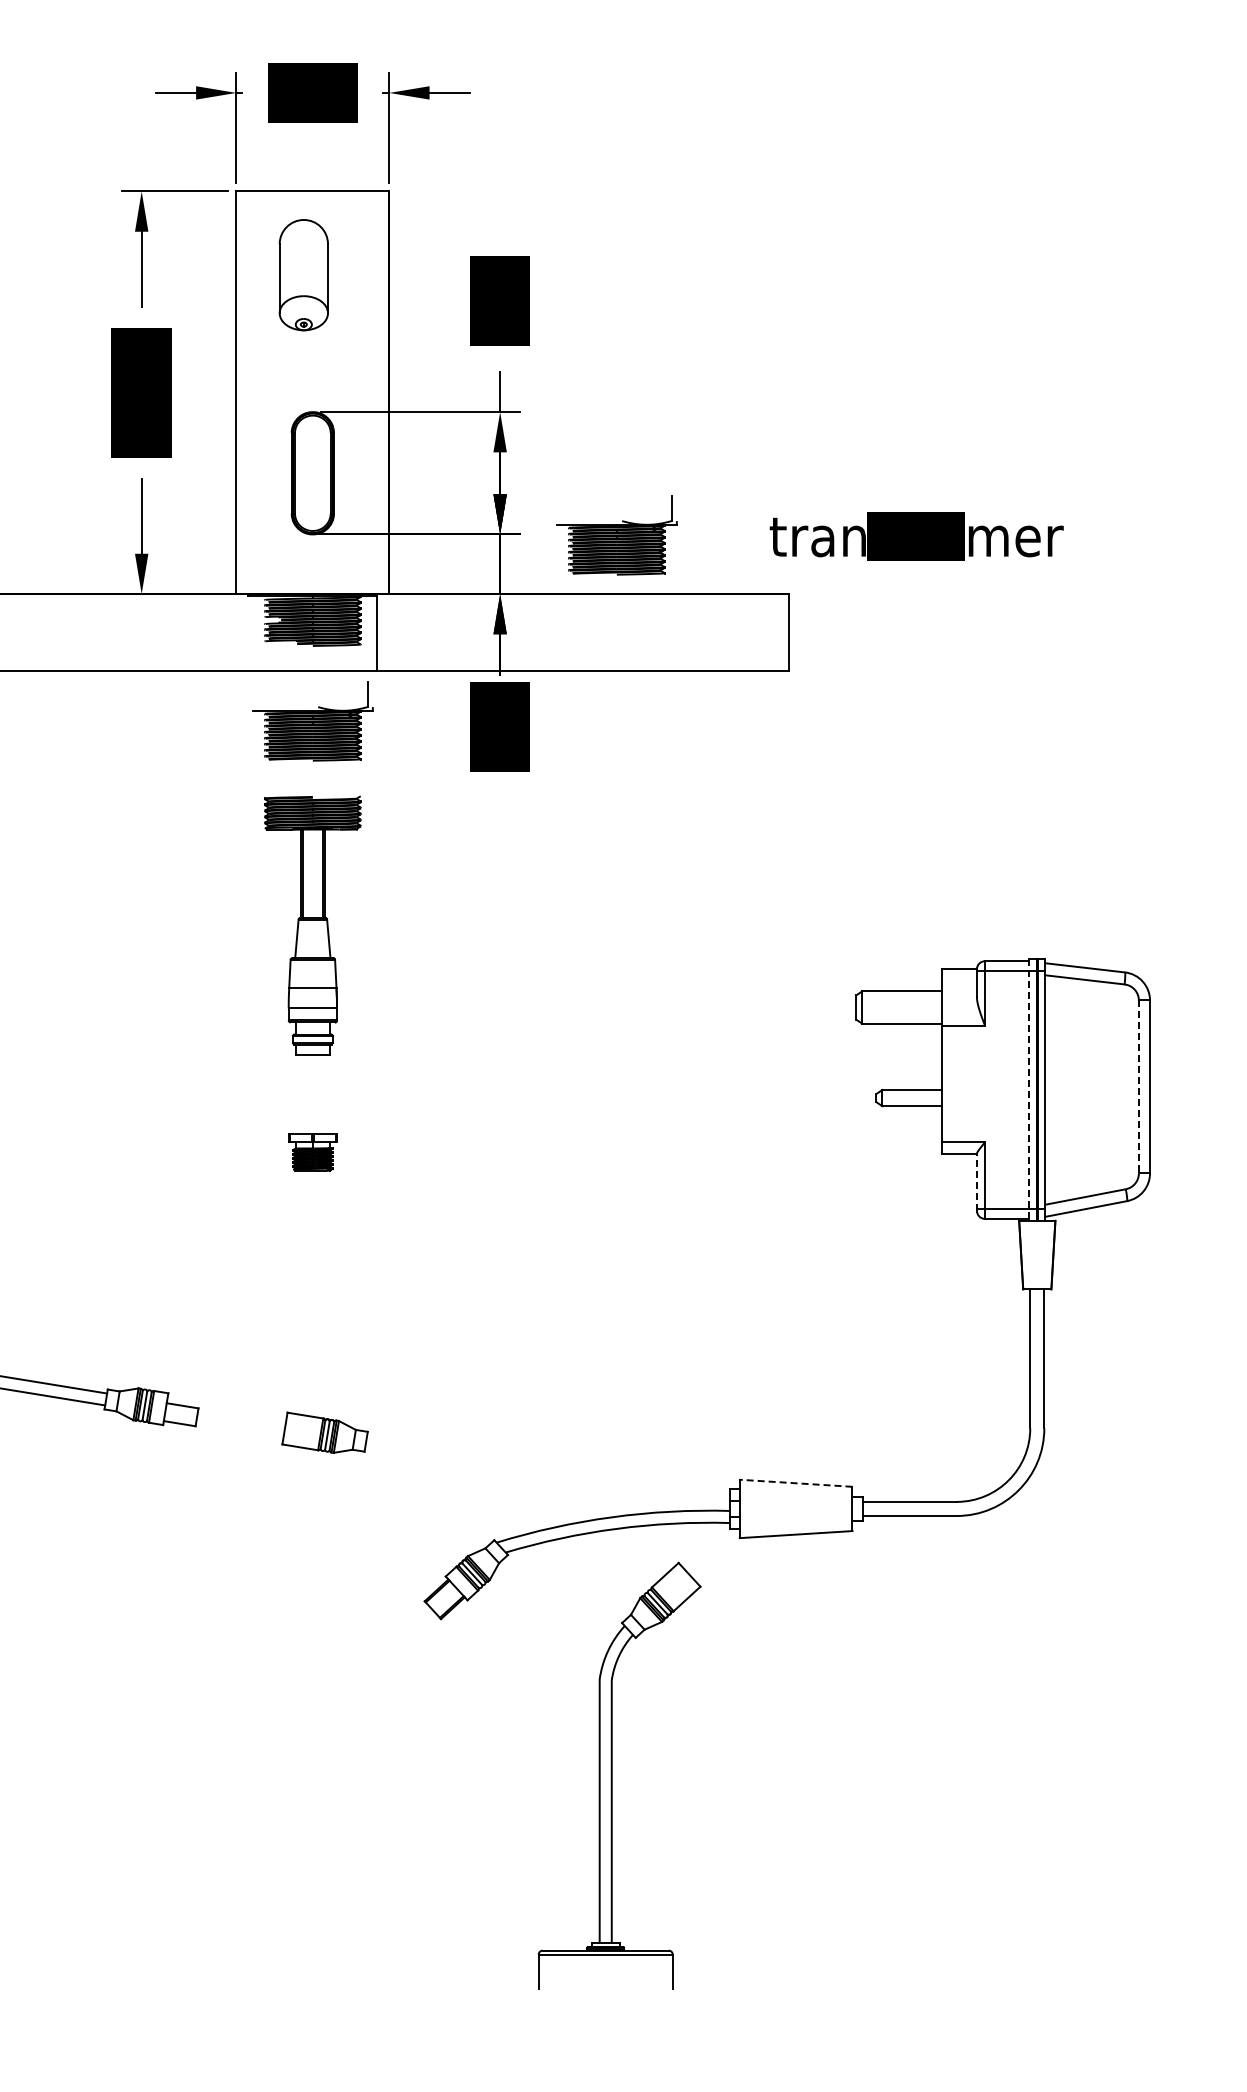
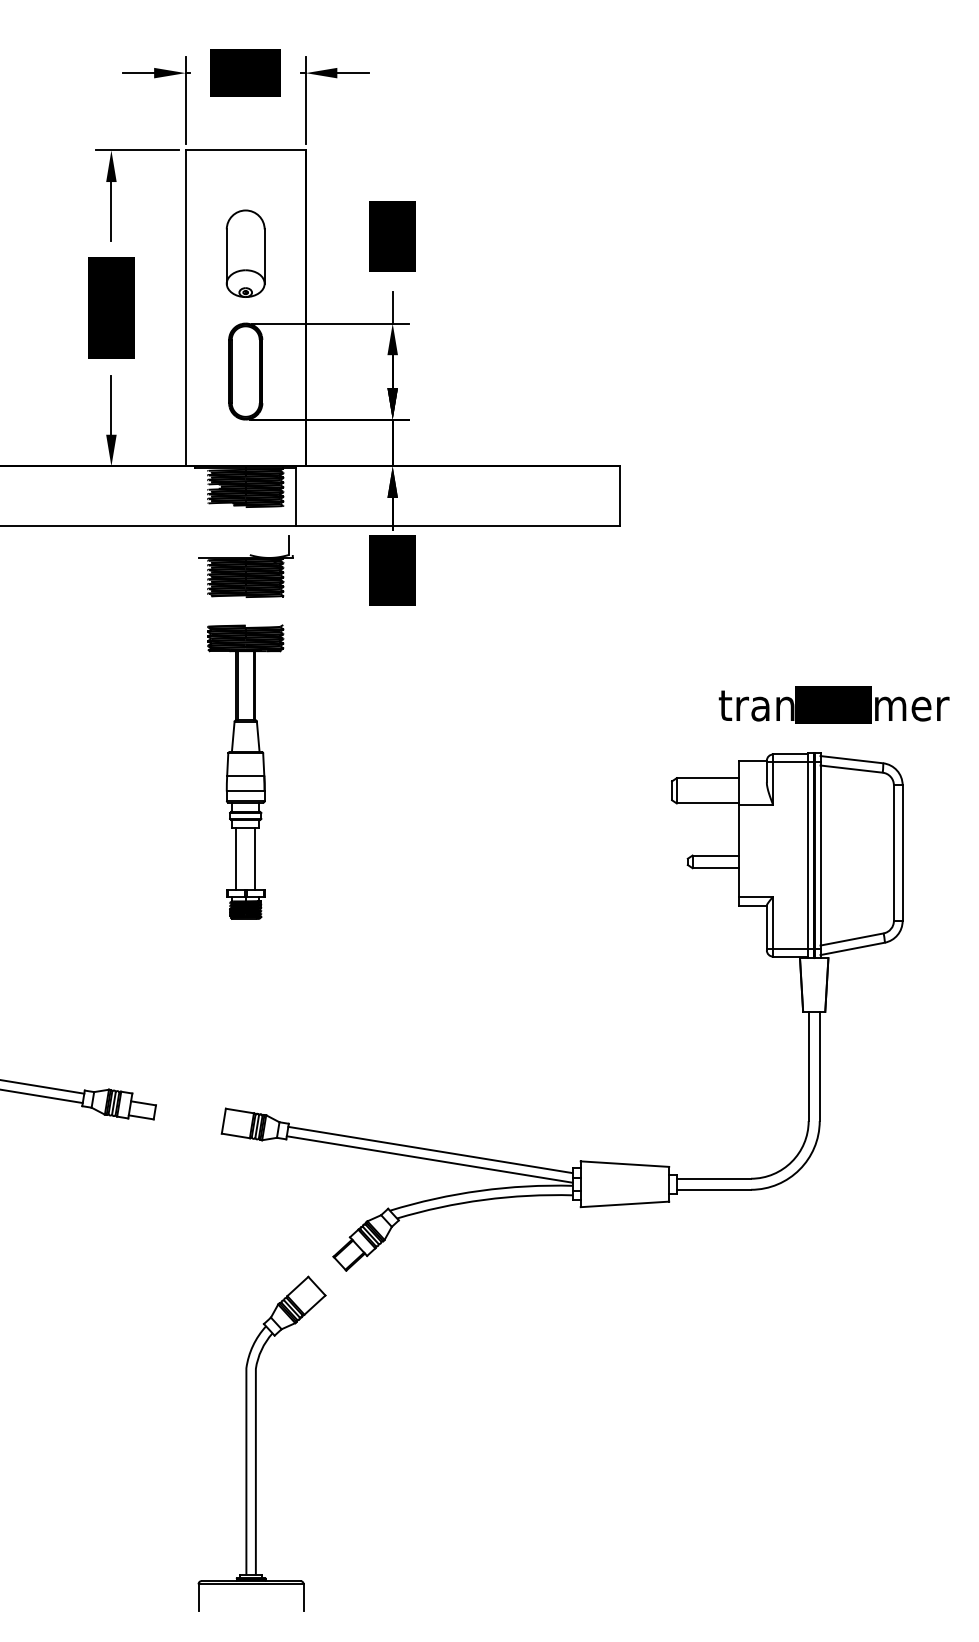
part: (303, 275) -> (245, 254), moved
part: (616, 535) -> (484, 420), removed
text: (916, 536) -> (833, 705), moved
line: (1138, 1086) -> (893, 852), dashed -> solid
line: (1029, 1090) -> (808, 855), dashed -> solid
line: (300, 1094) -> (236, 859), added
line: (324, 1094) -> (254, 859), added
line: (976, 1182) -> (766, 928), dashed -> solid
line: (548, 1464) -> (430, 1149), added
line: (547, 1477) -> (429, 1159), added
line: (795, 1483) -> (624, 1164), dashed -> solid
part: (612, 1775) -> (256, 1443), moved

